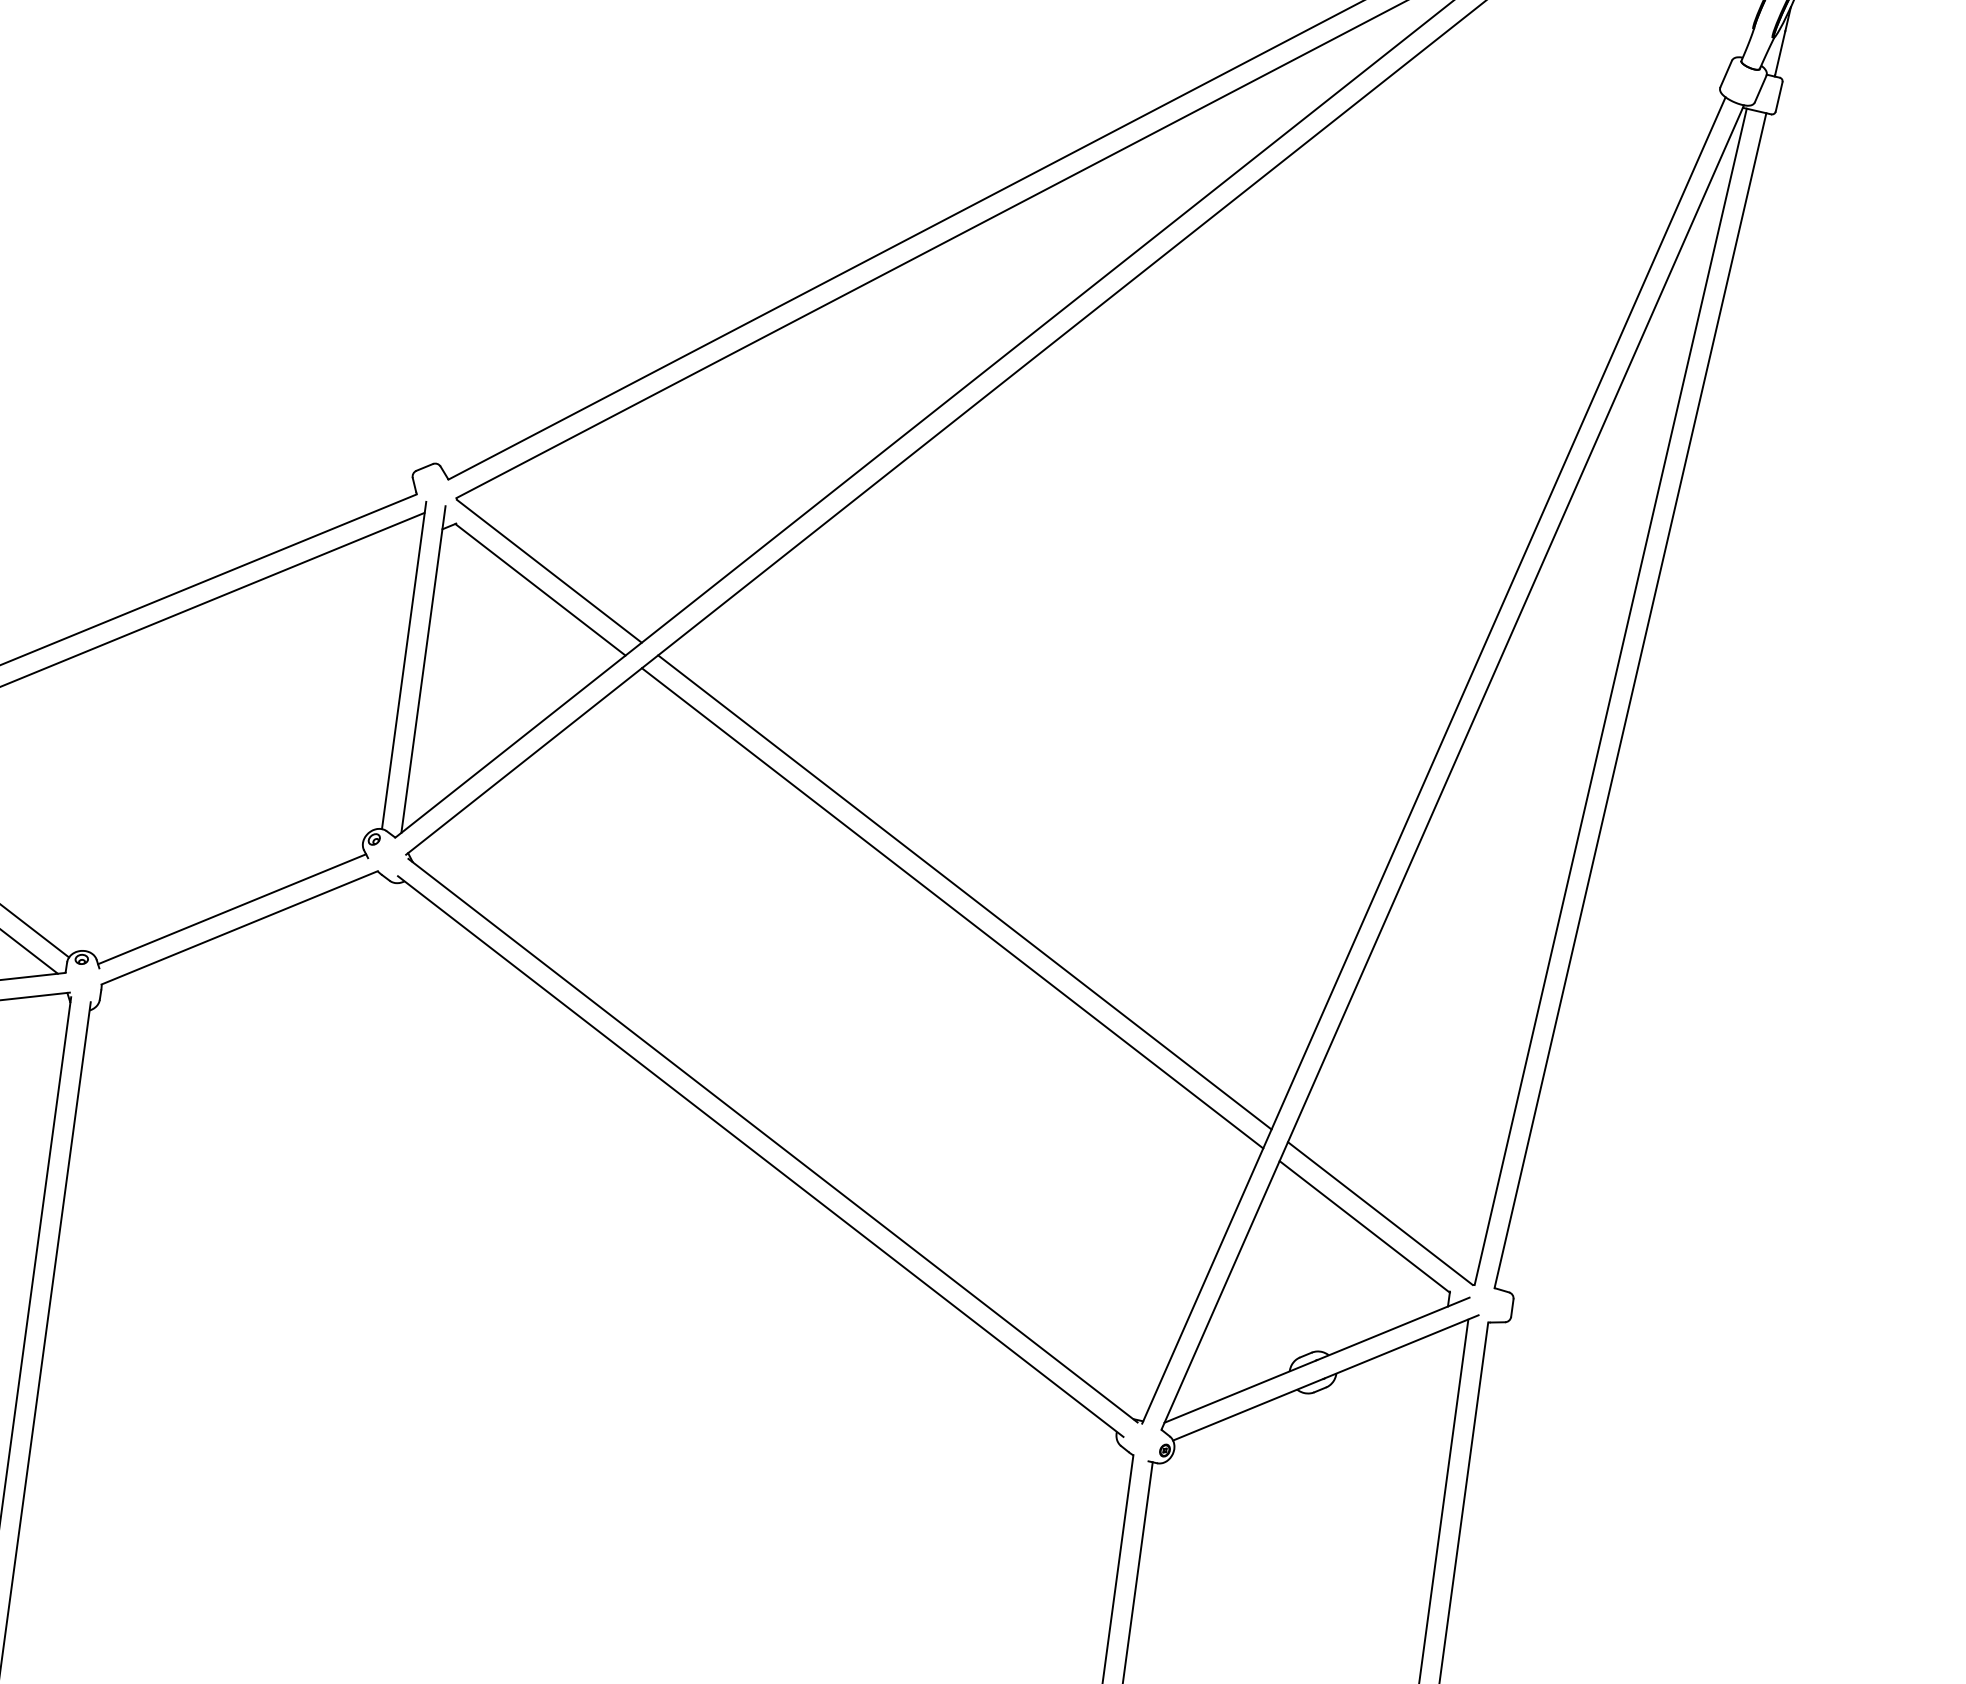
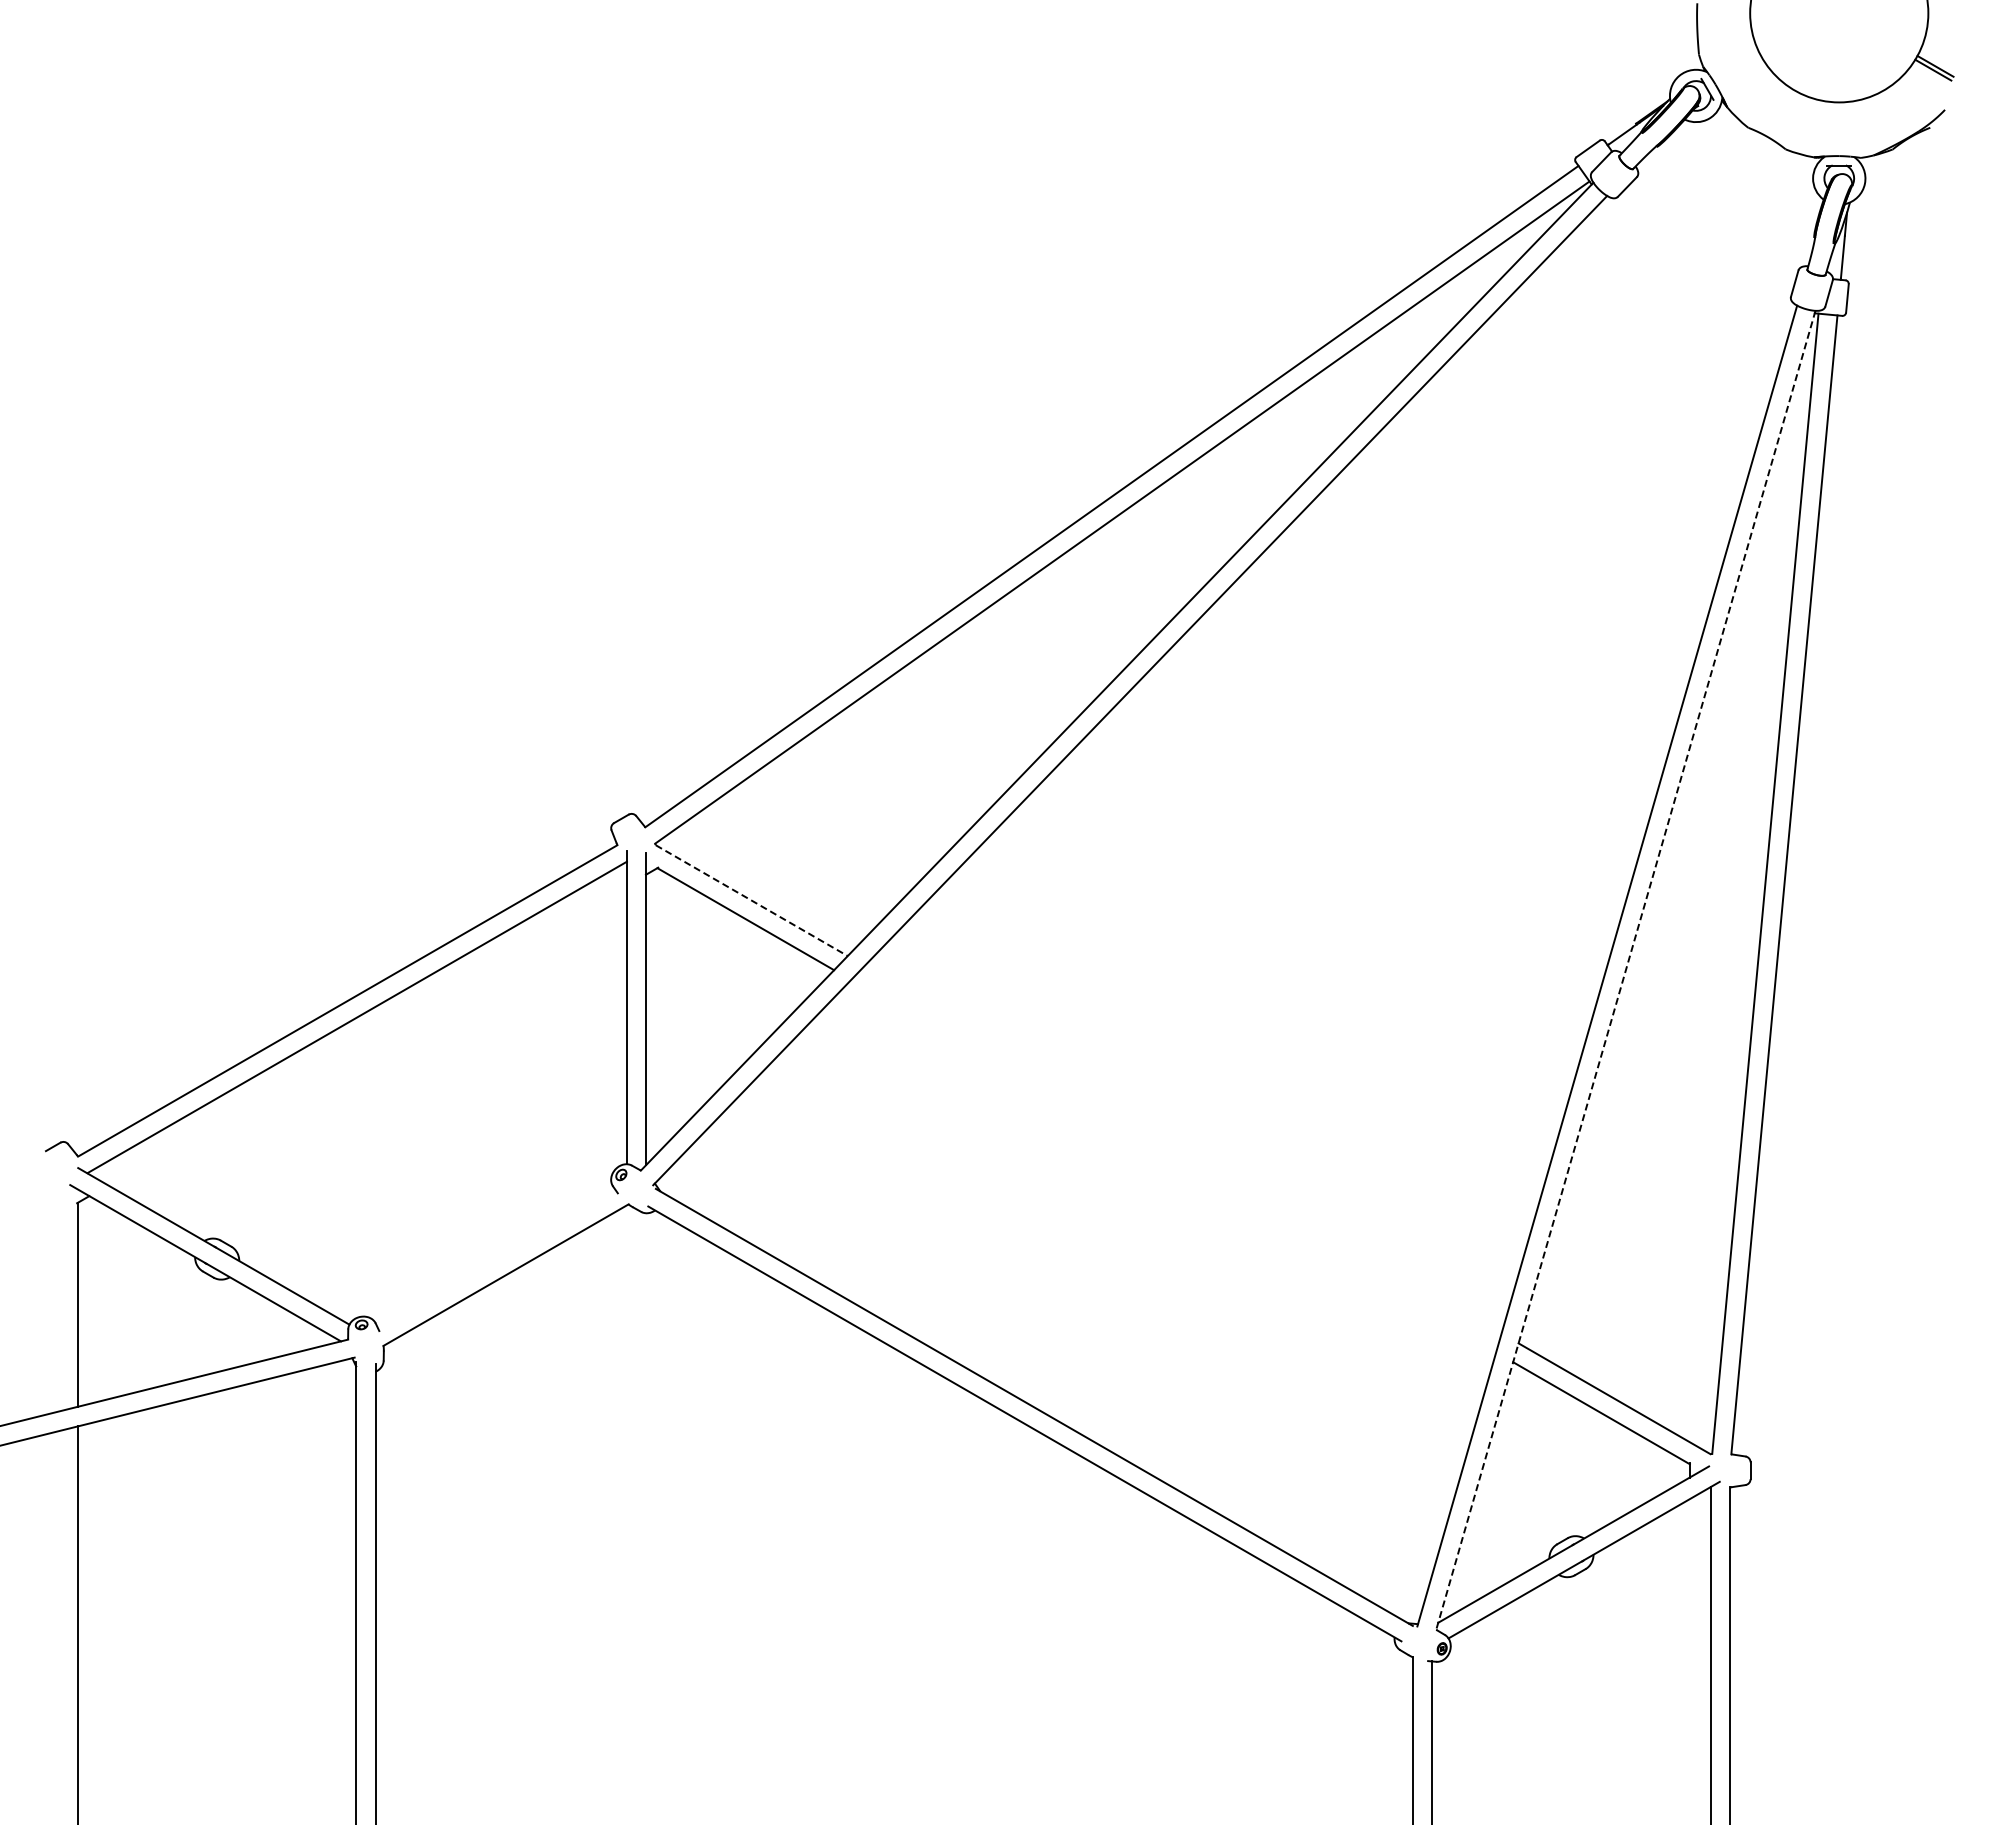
line: (549, 571) -> (751, 900), solid -> dashed
line: (1452, 767) -> (1625, 970), solid -> dashed
line: (964, 892) -> (1182, 1149), removed
line: (952, 908) -> (1173, 1166), removed
line: (232, 909) -> (496, 1258), removed

